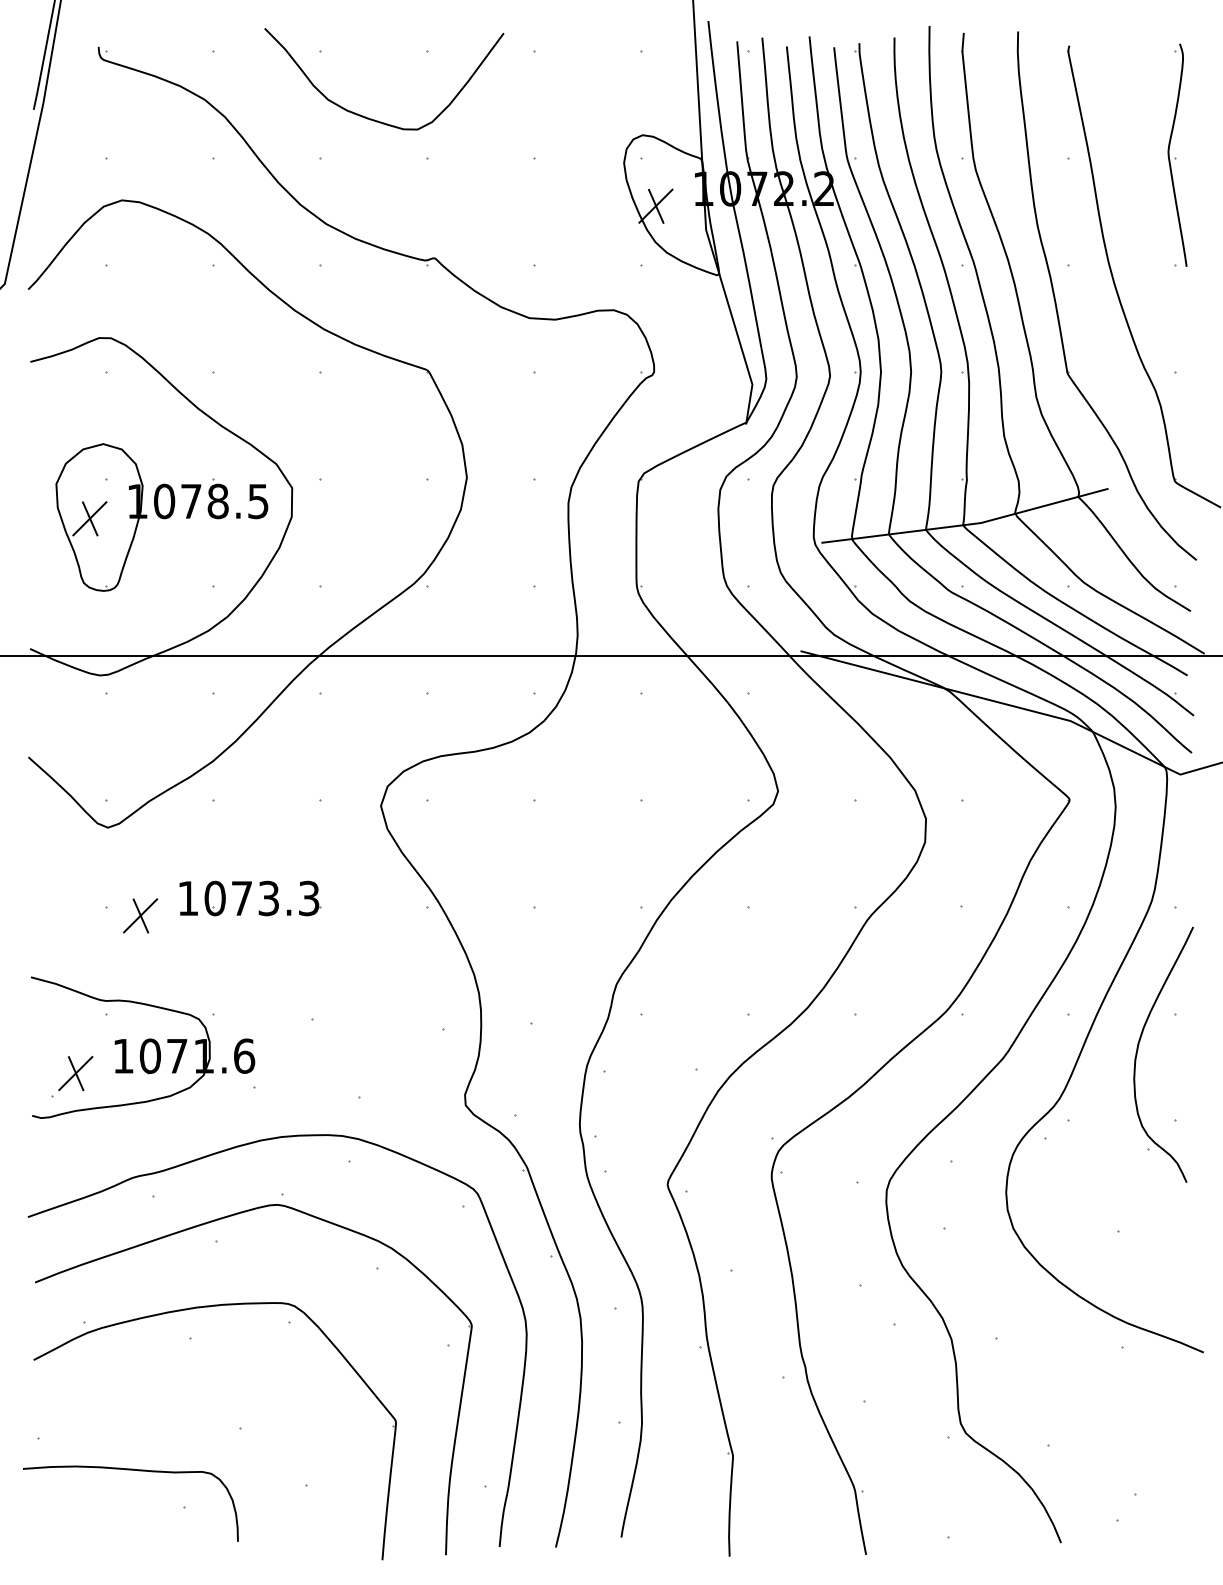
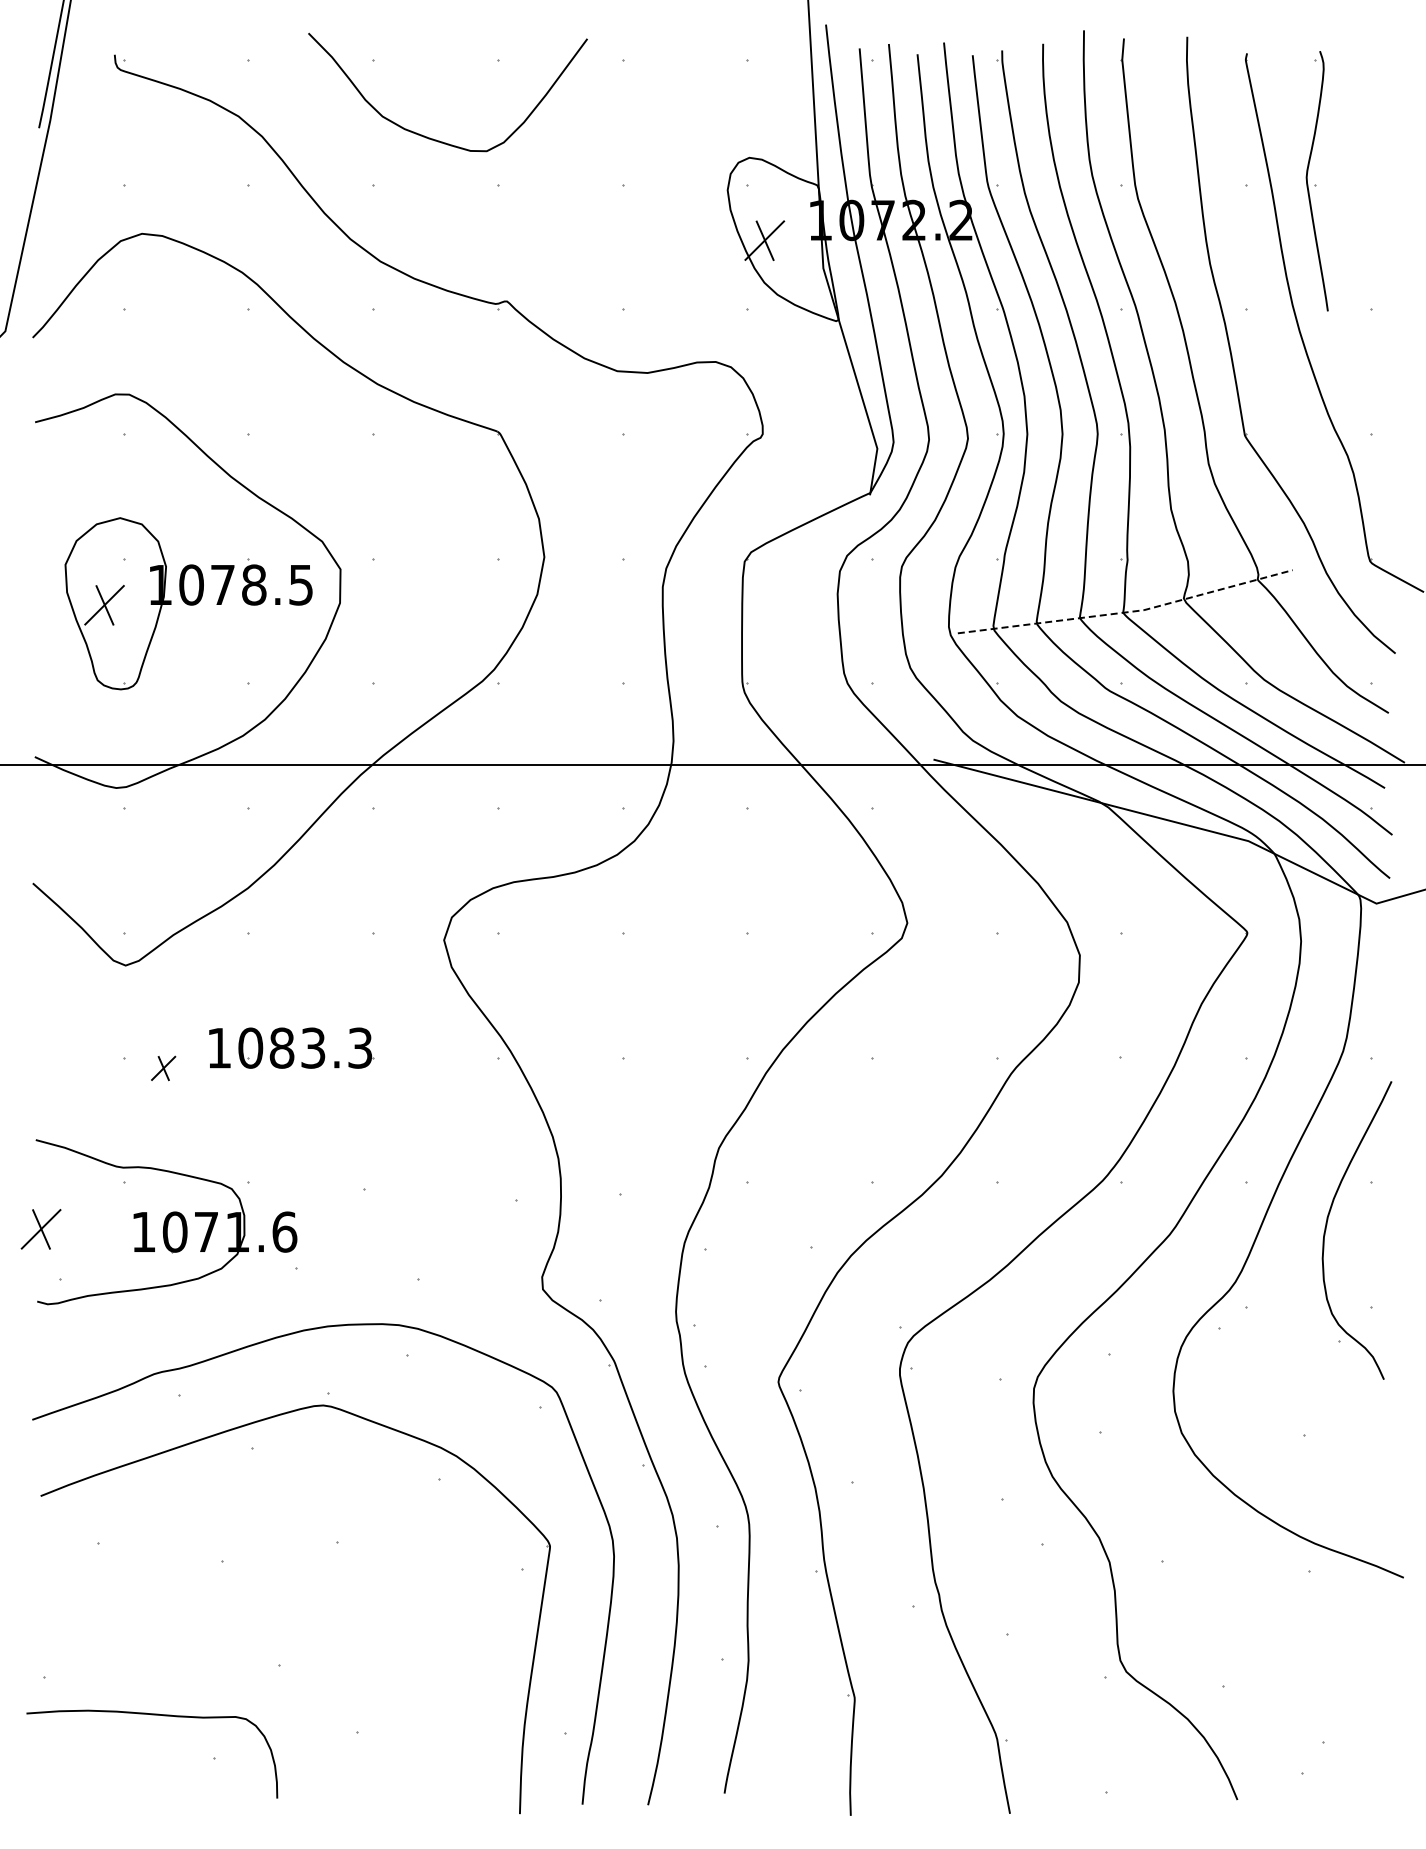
part: (1176, 155) -> (1316, 181), moved
line: (967, 525) -> (1128, 612), solid -> dashed
text: (241, 897) -> (281, 1047), 1073.3 -> 1083.3
part: (140, 915) -> (163, 1068), size x0.6
part: (75, 1073) -> (40, 1229), moved
part: (197, 1308) -> (230, 1526), removed

